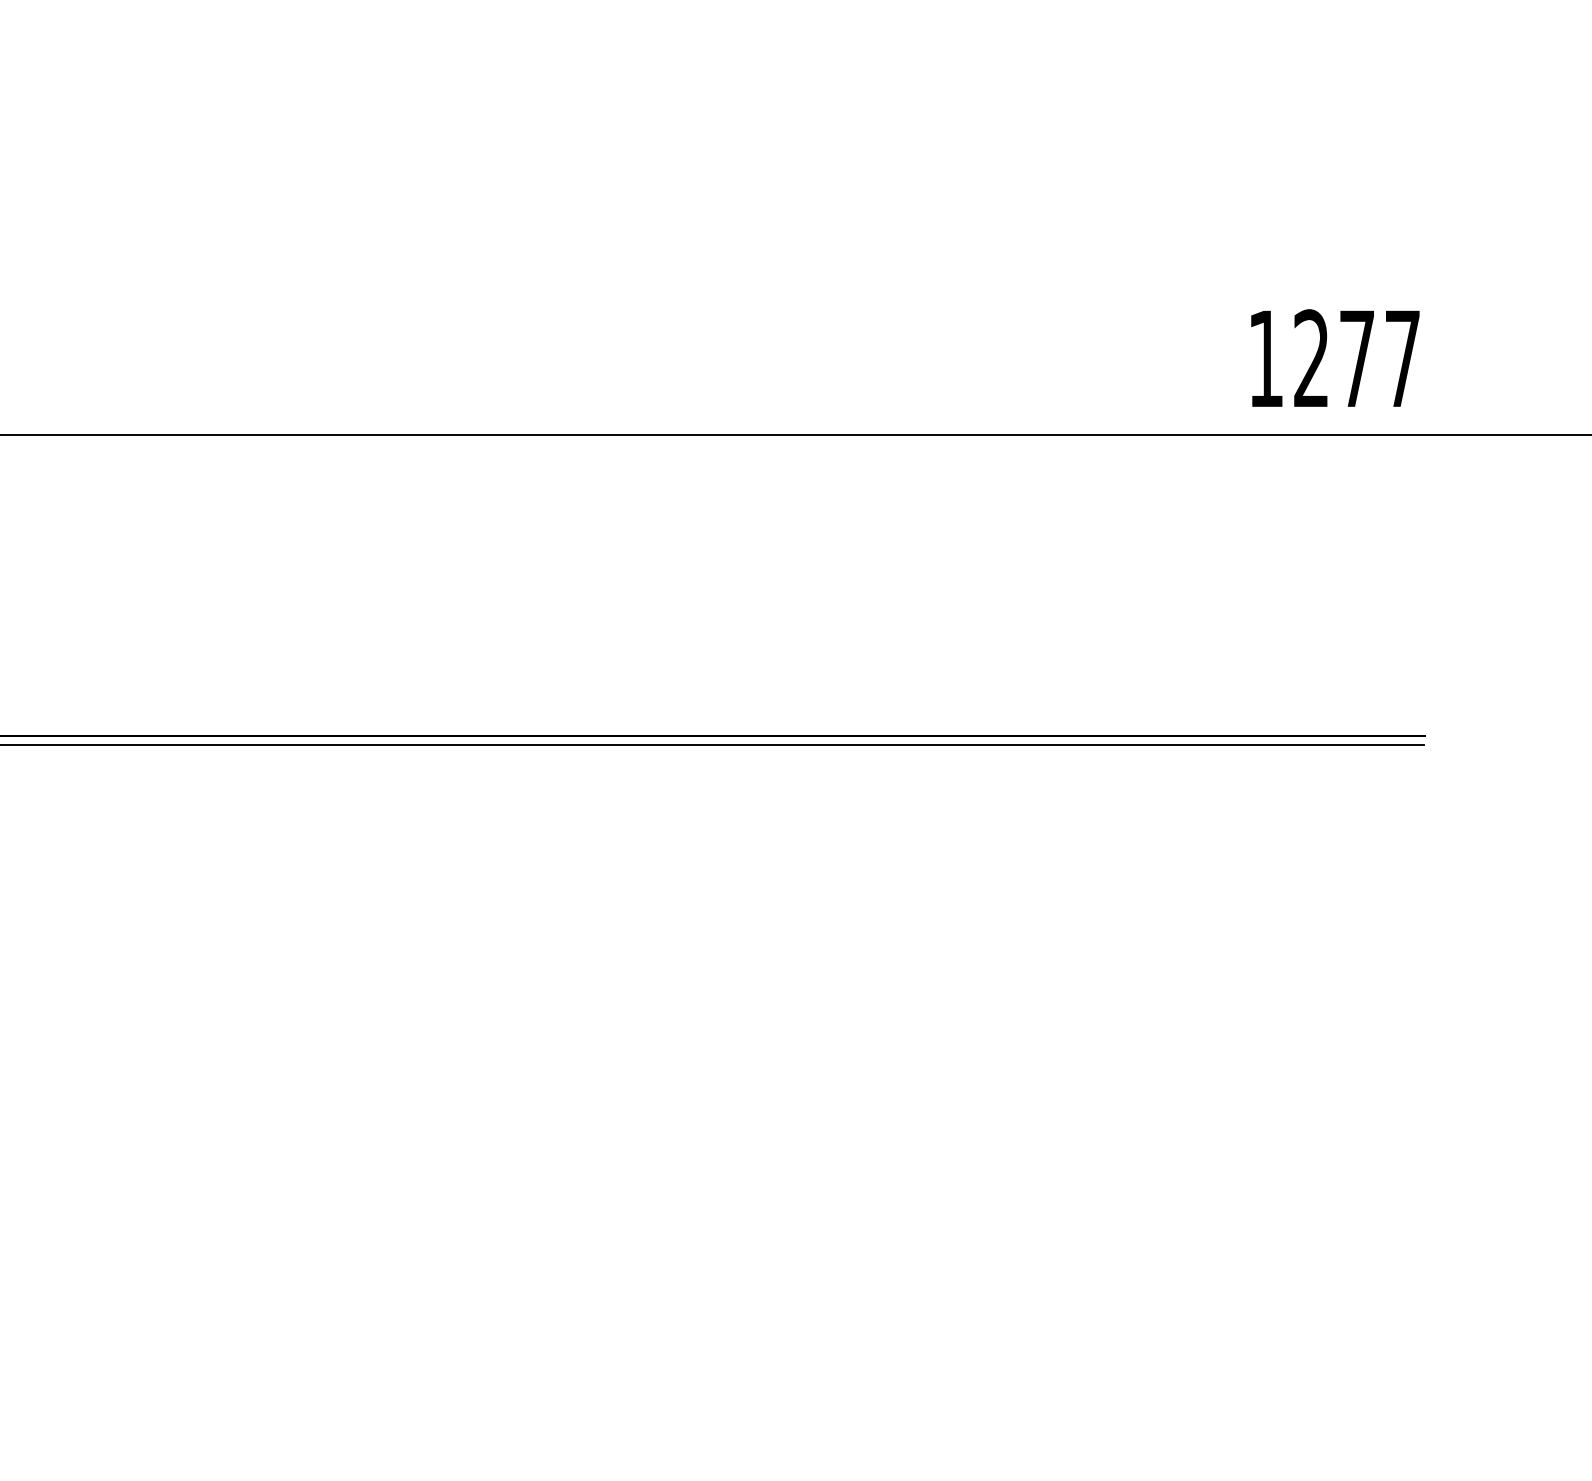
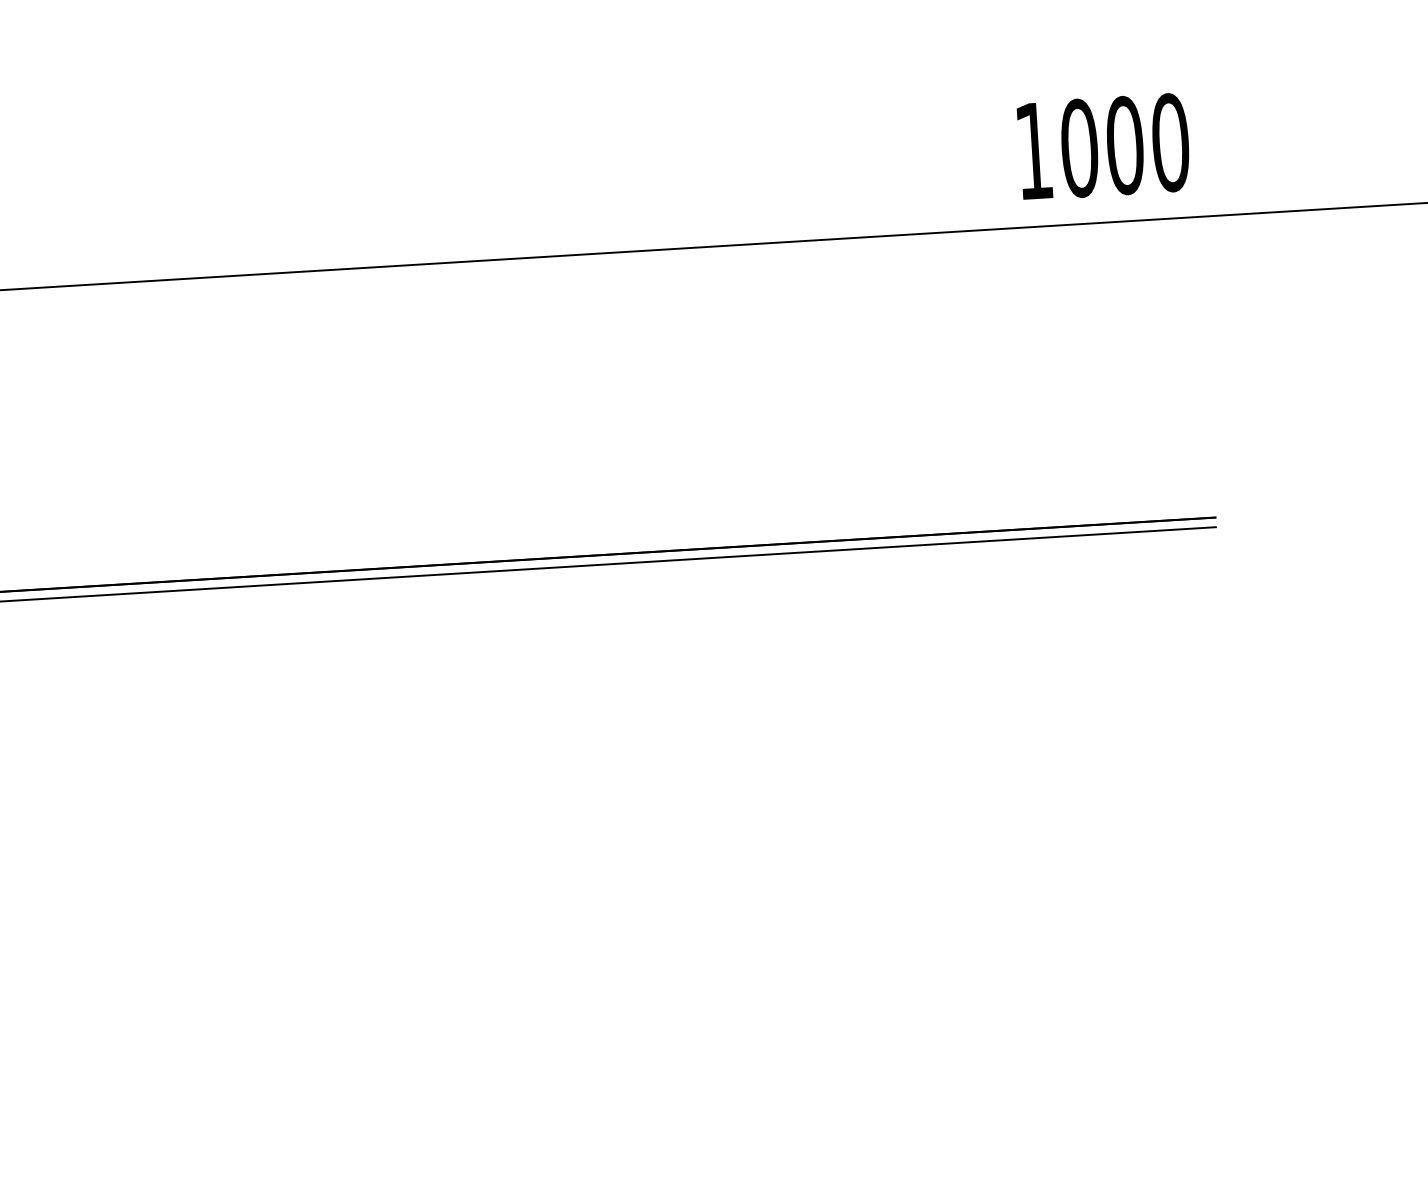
text: (1356, 358) -> (1124, 145), 1277 -> 1000

